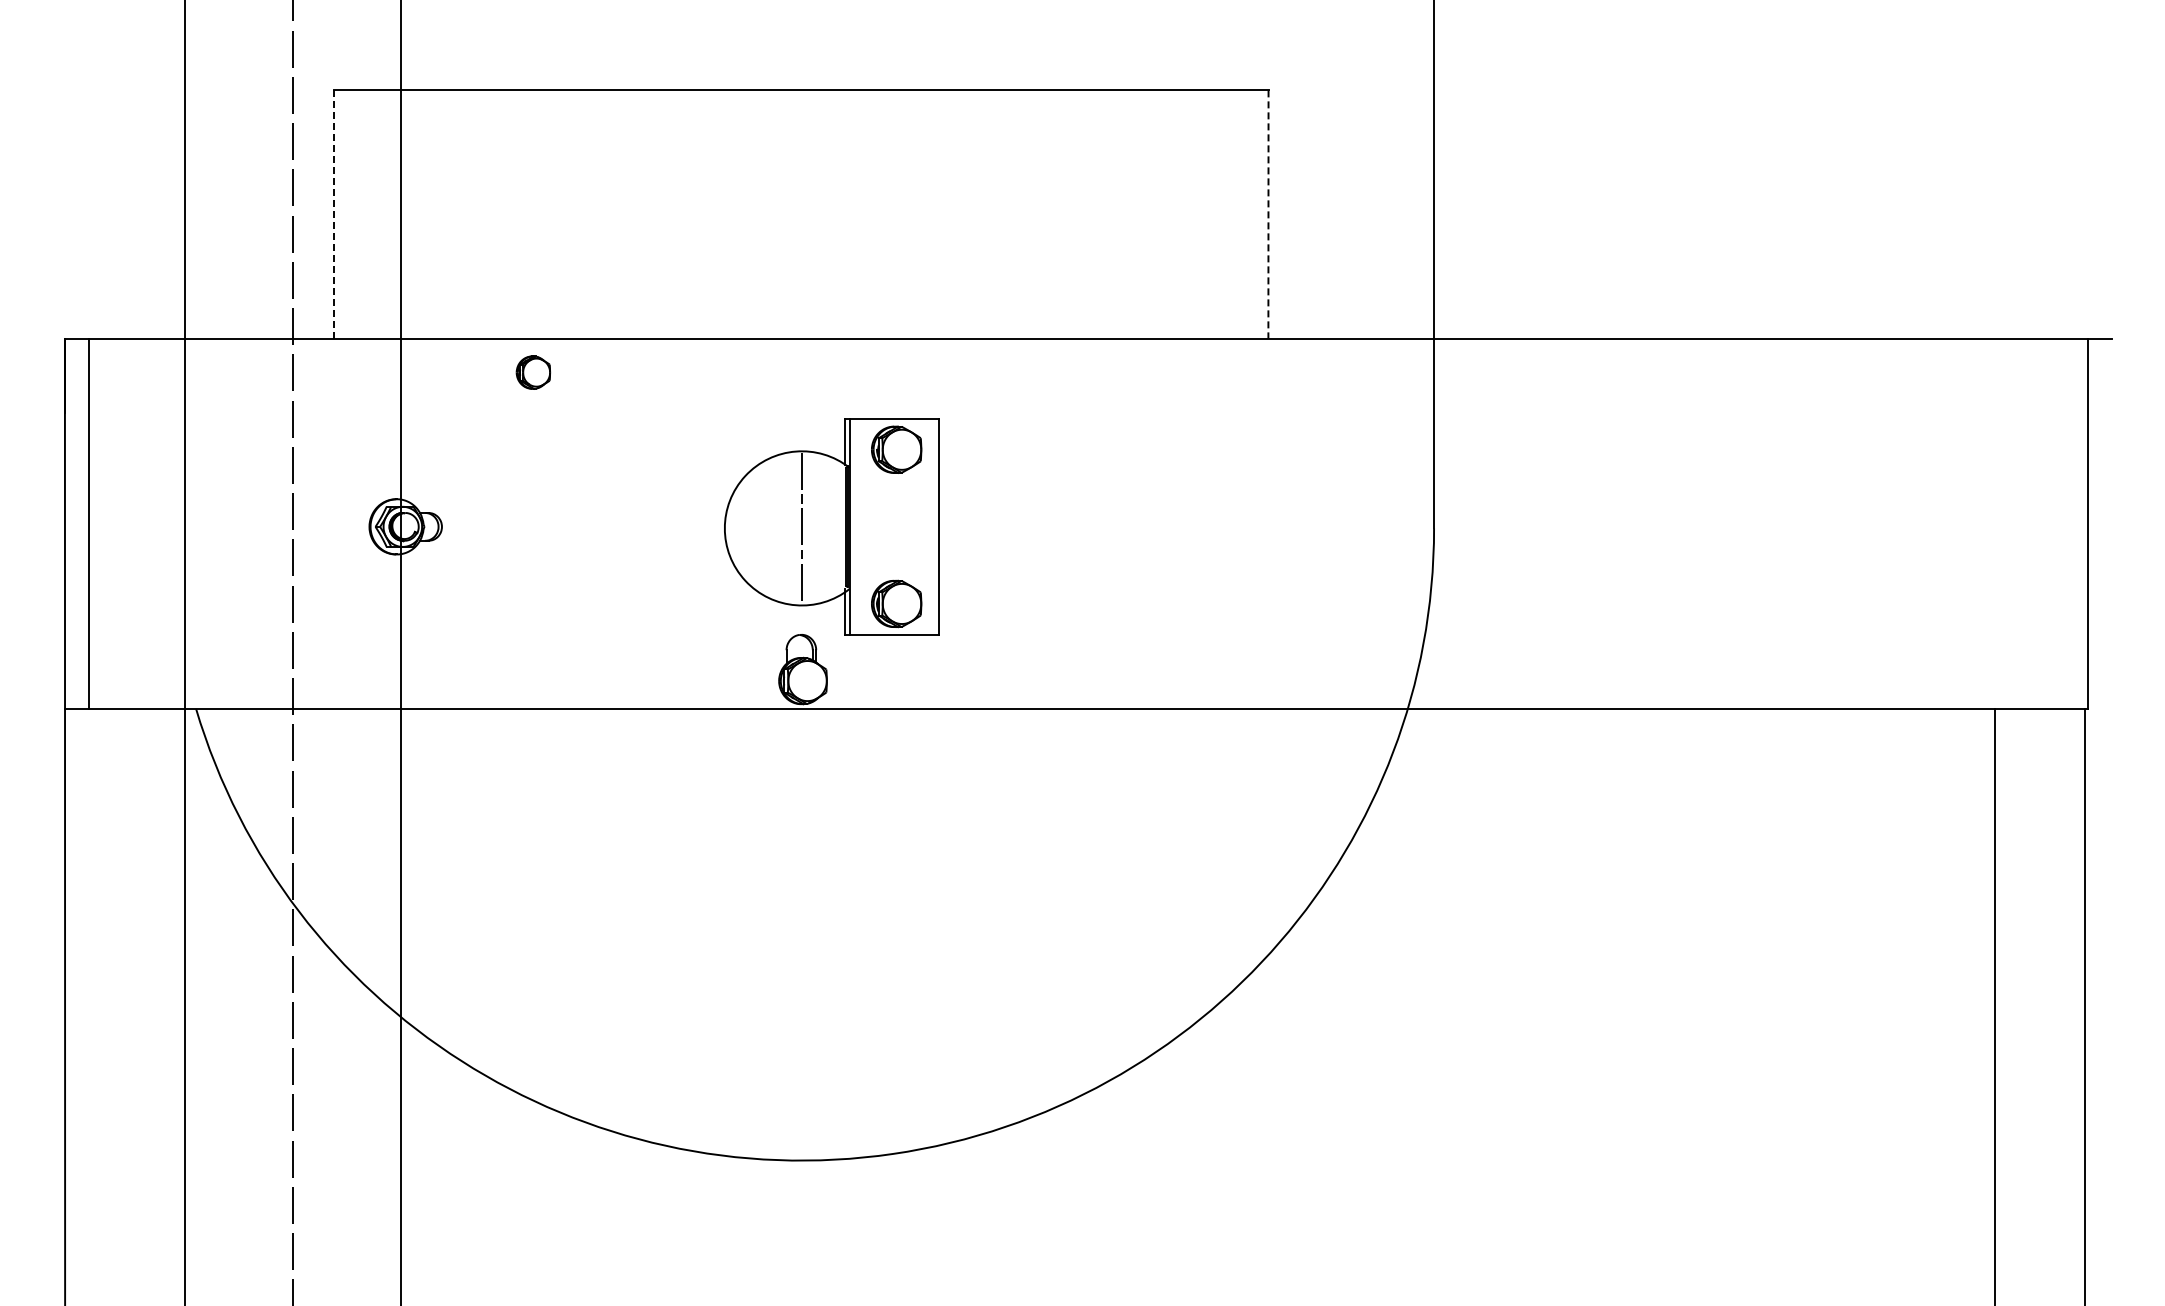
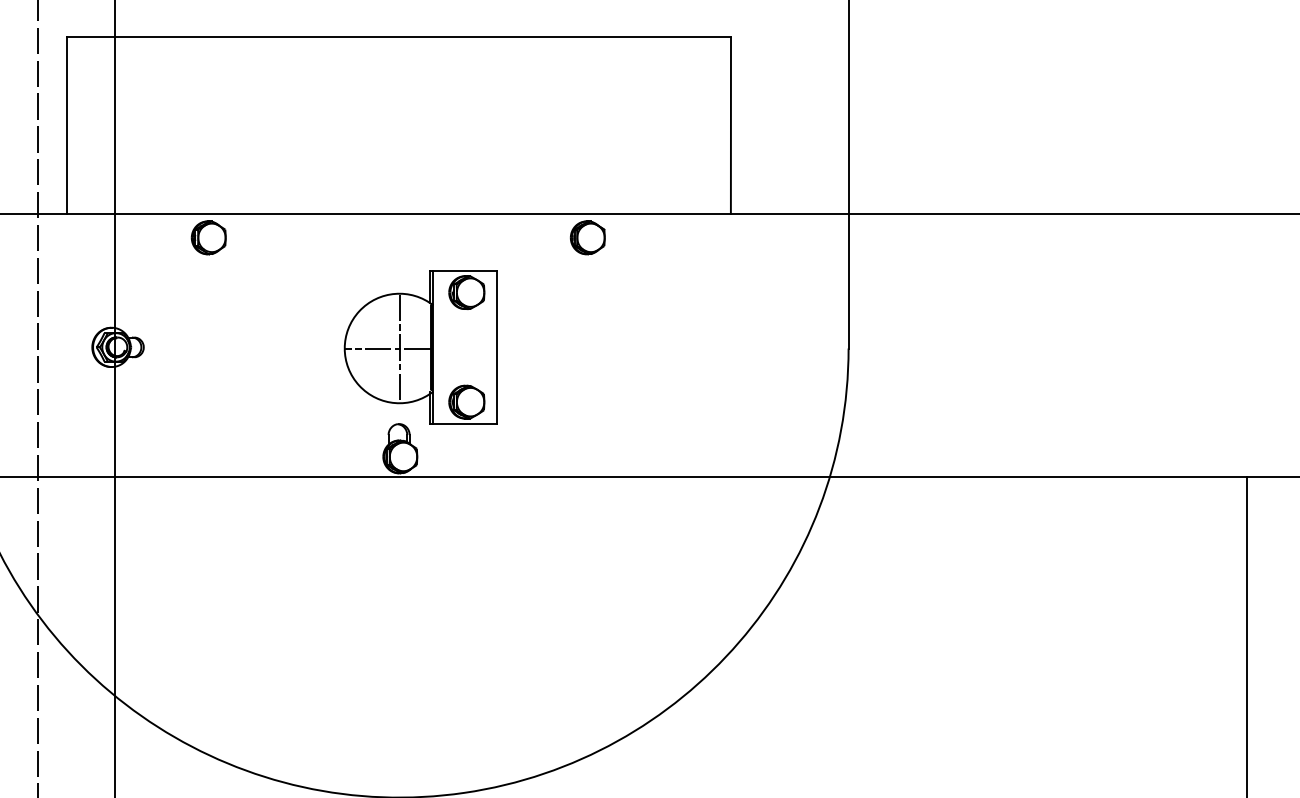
line: (333, 214) -> (66, 125), dashed -> solid
line: (1268, 215) -> (730, 126), dashed -> solid
part: (533, 372) -> (208, 237), size x1.43
part: (1066, 372) -> (587, 237), added
line: (784, 528) -> (387, 348), added

